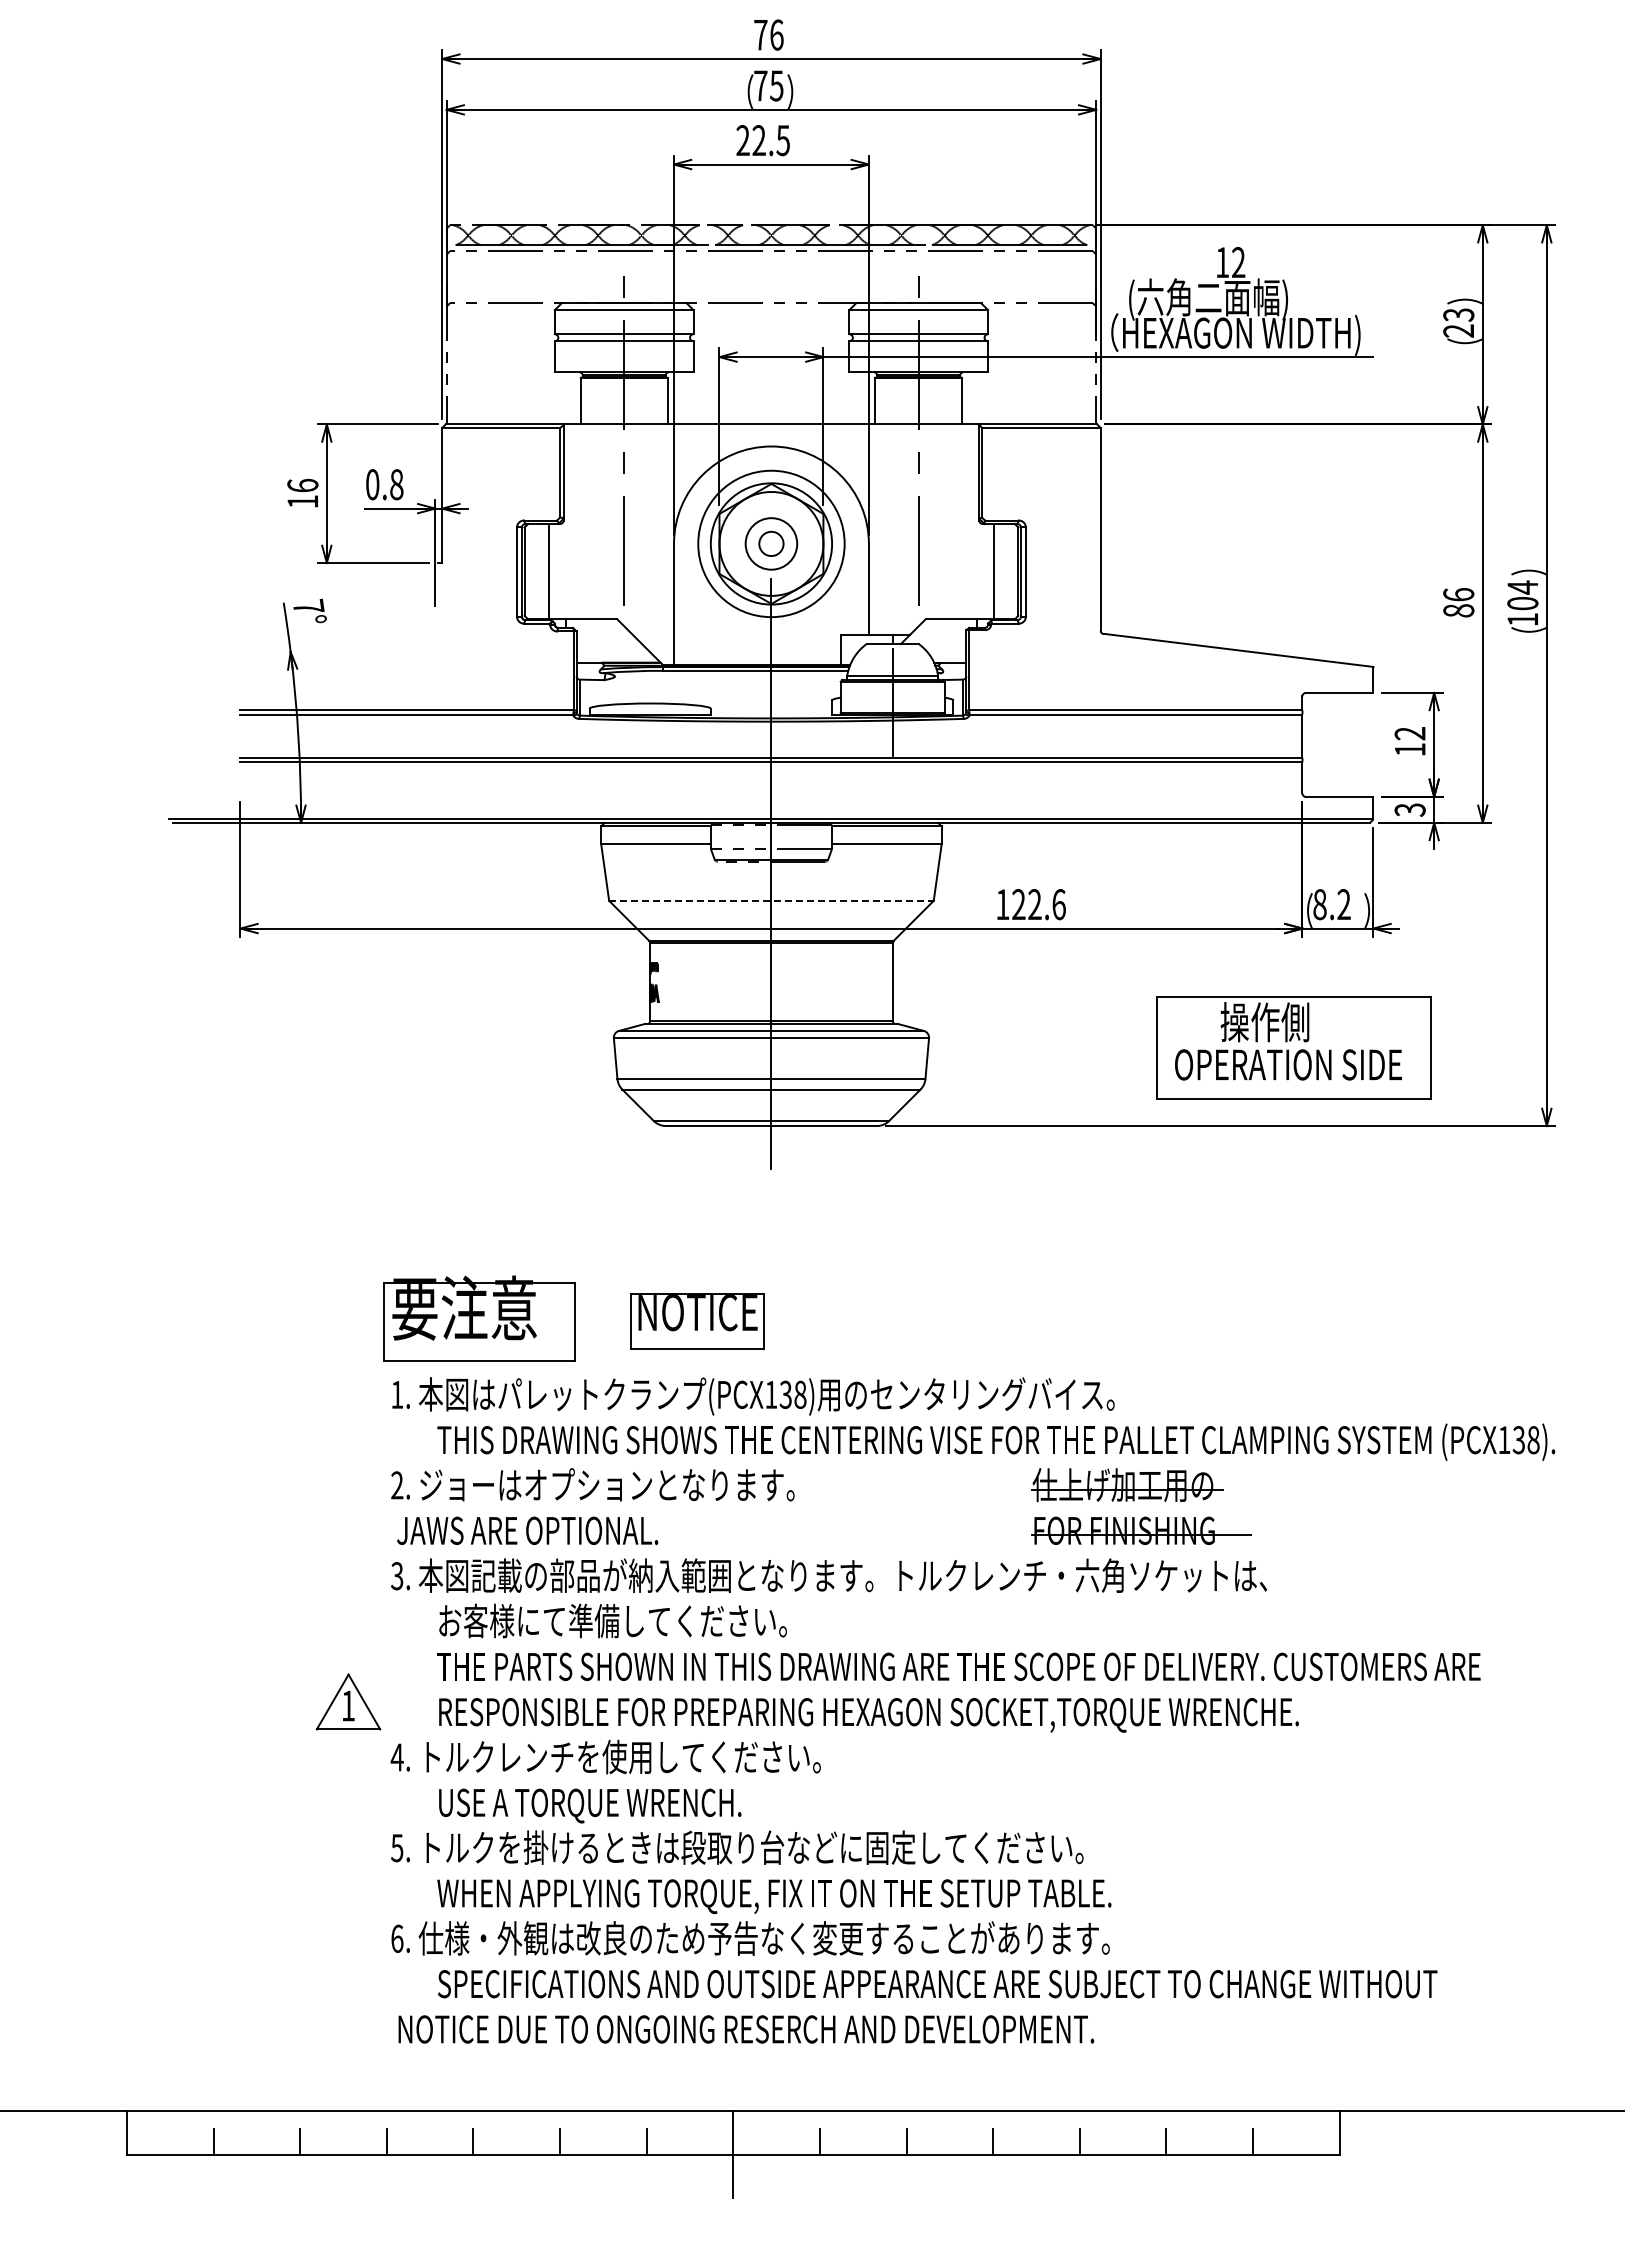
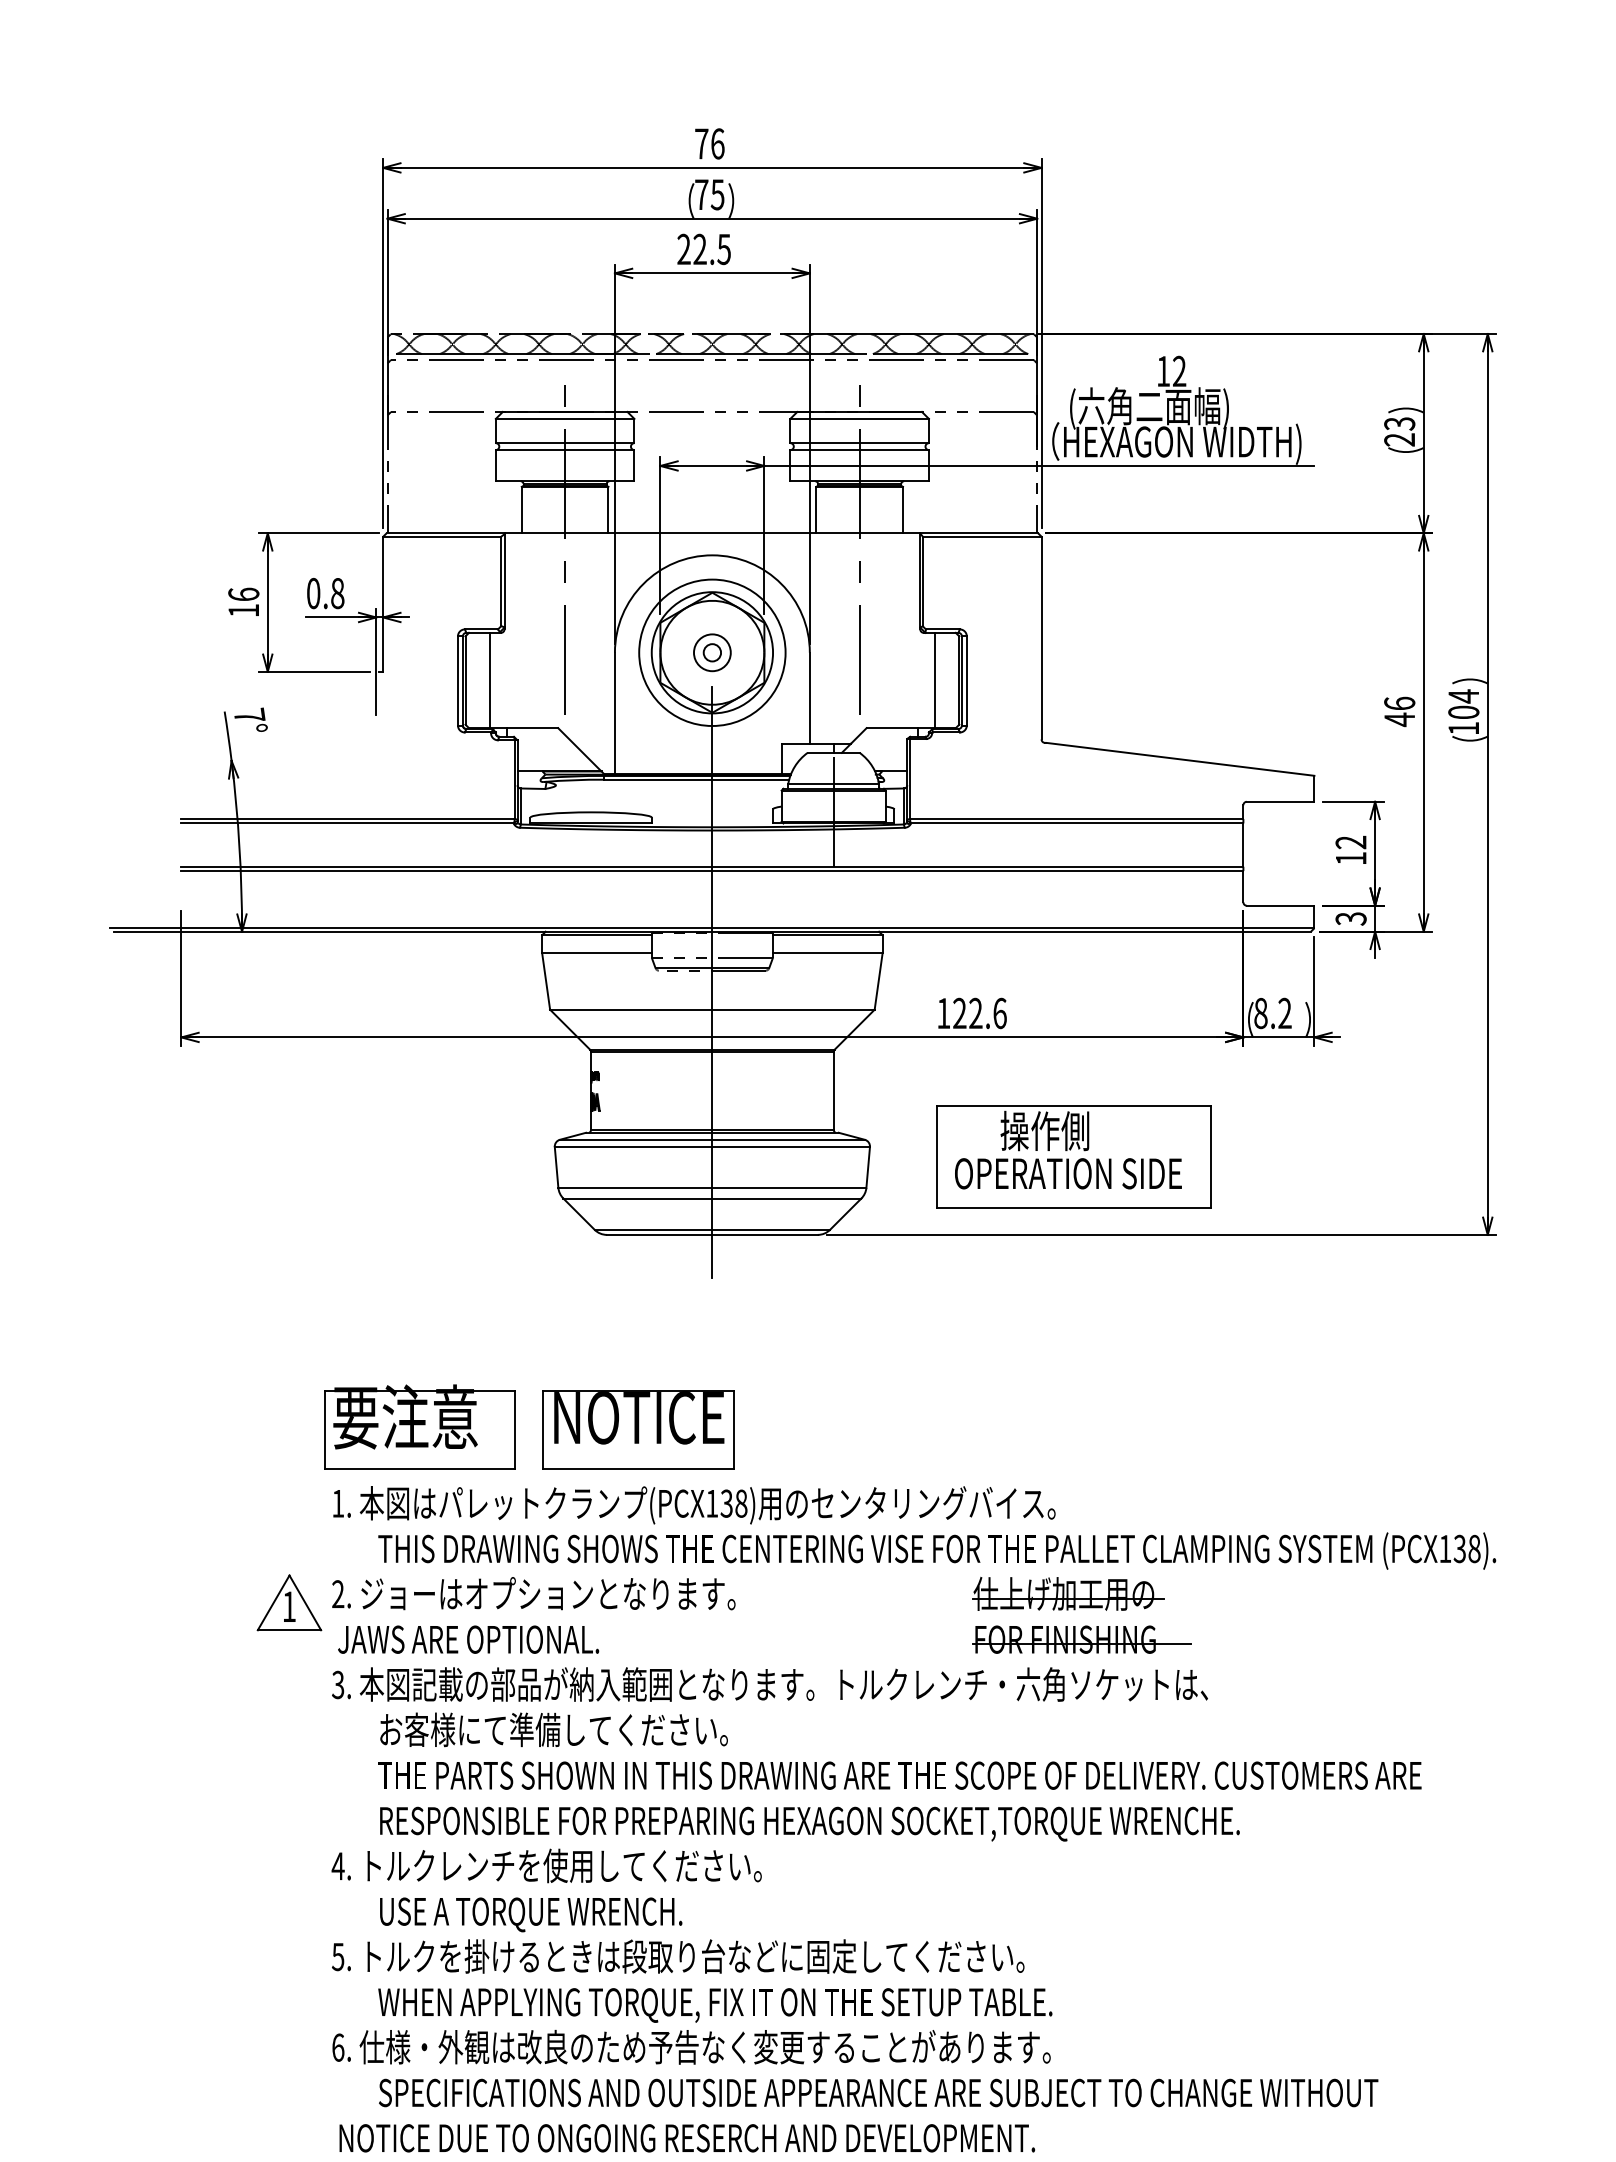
part: (771, 543) -> (712, 652), size x0.71
text: (1458, 610) -> (1399, 719), 86 -> 46
line: (771, 900) -> (712, 1009), dashed -> solid
part: (1293, 1047) -> (1073, 1156), moved
part: (697, 1320) -> (638, 1429), size x1.43
part: (348, 1701) -> (289, 1602), moved

